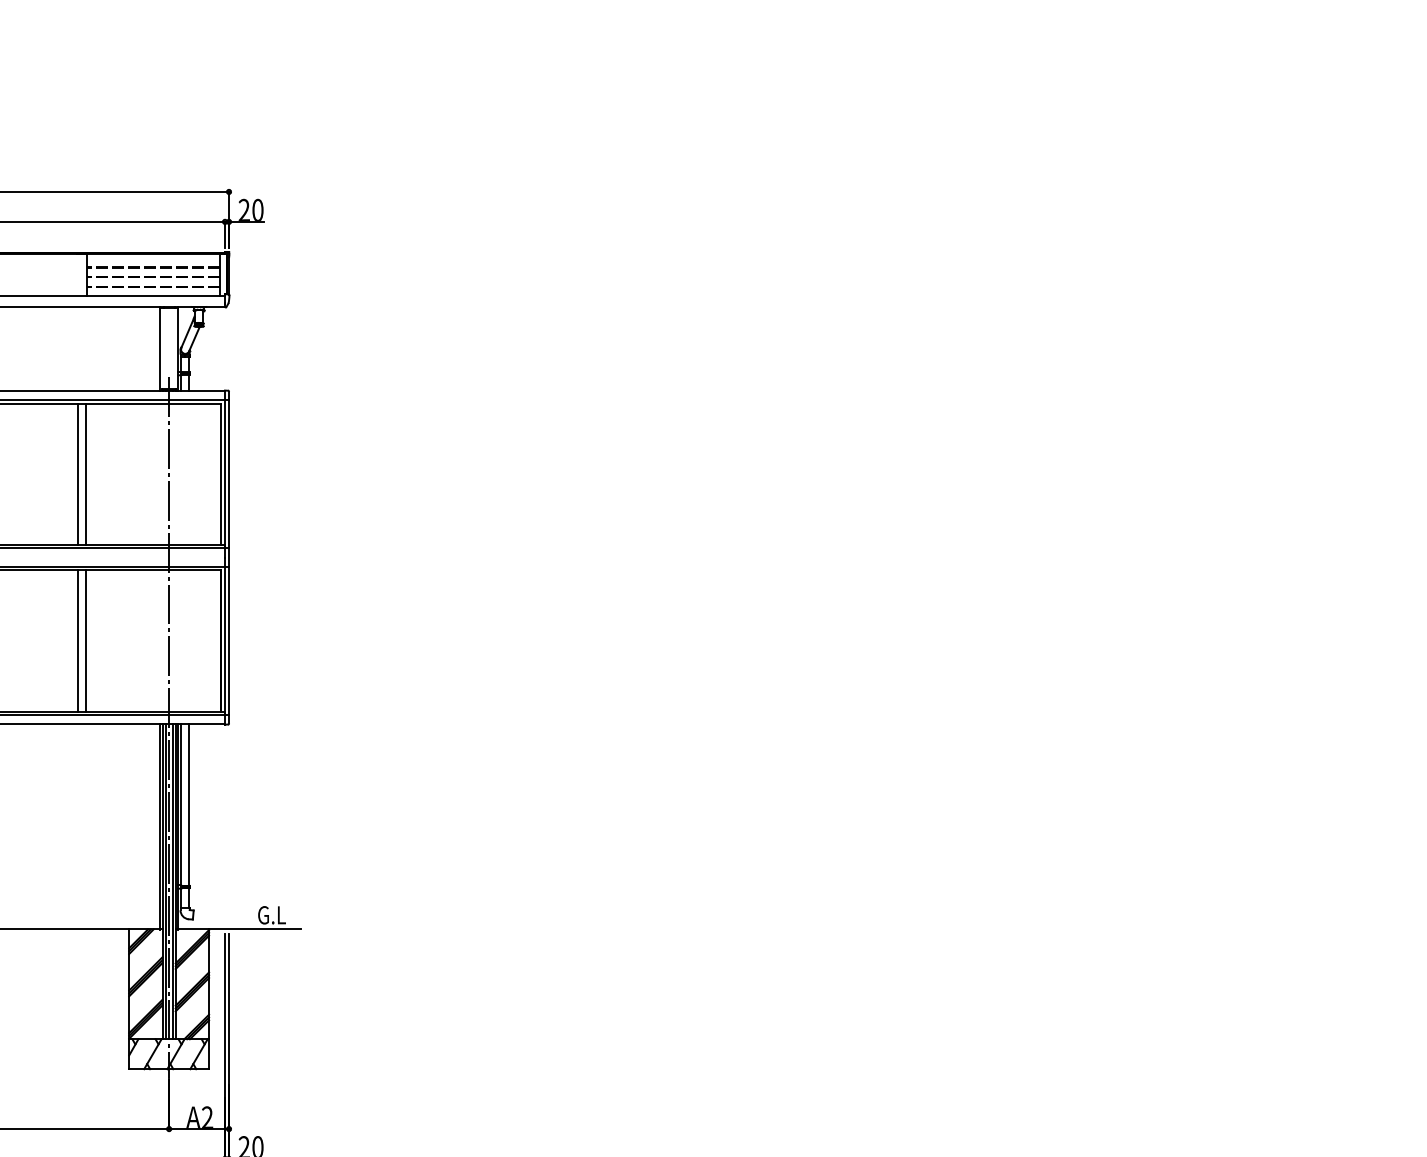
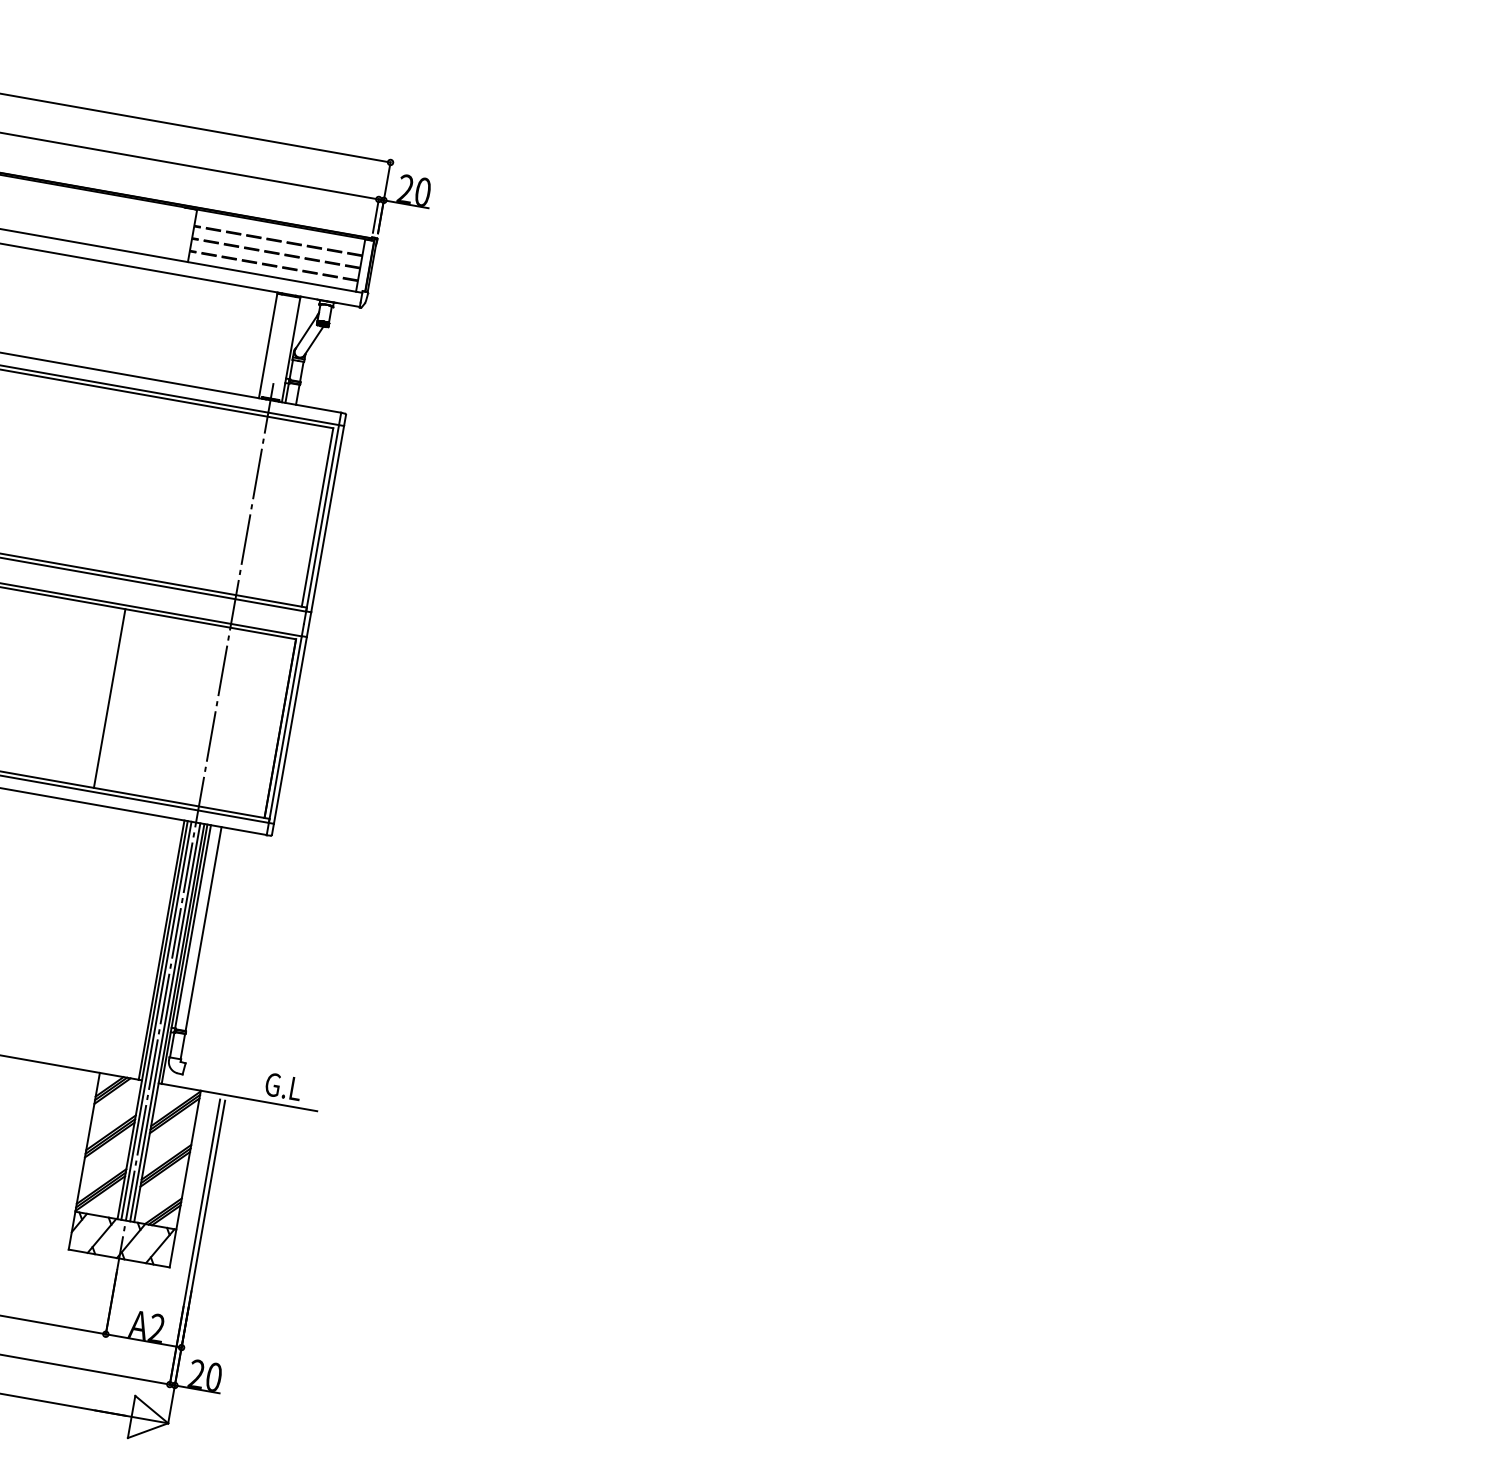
line: (78, 473) -> (137, 484), removed
line: (86, 473) -> (147, 486), removed
line: (78, 640) -> (100, 696), removed

